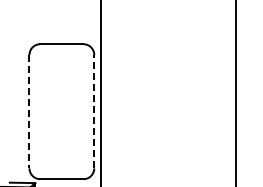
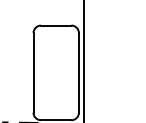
line: (29, 111) -> (33, 72), dashed -> solid
line: (94, 111) -> (79, 72), dashed -> solid

